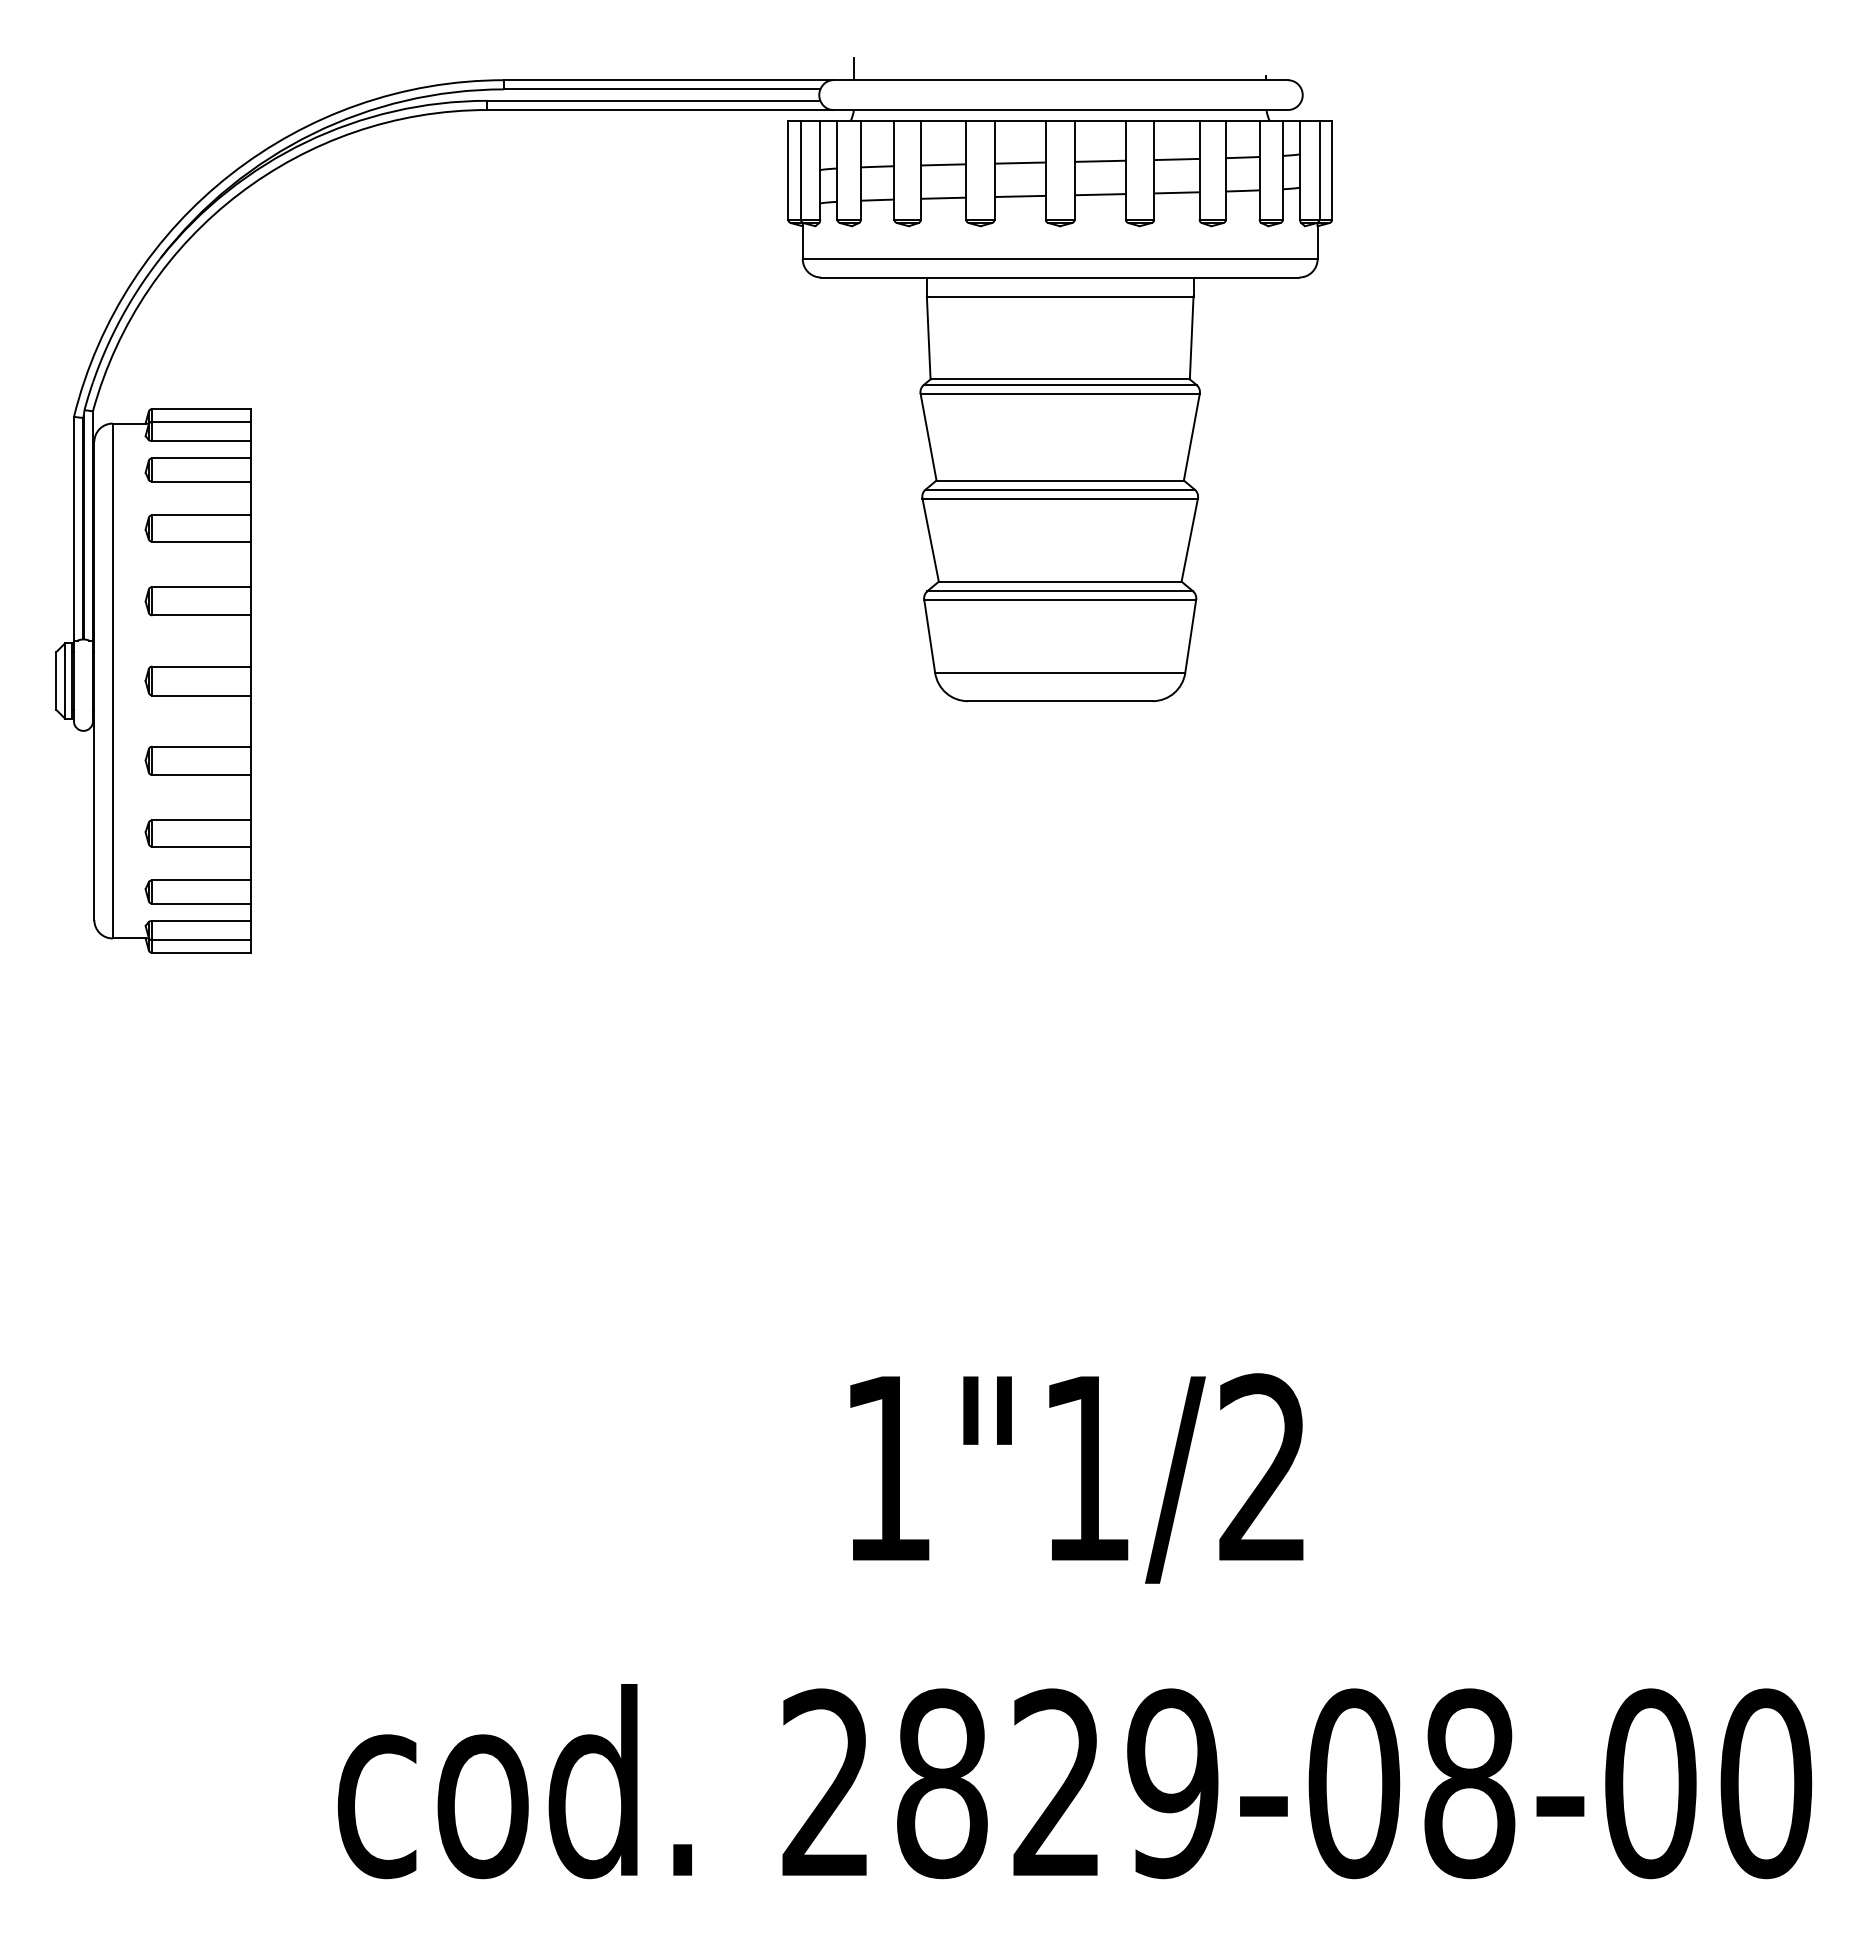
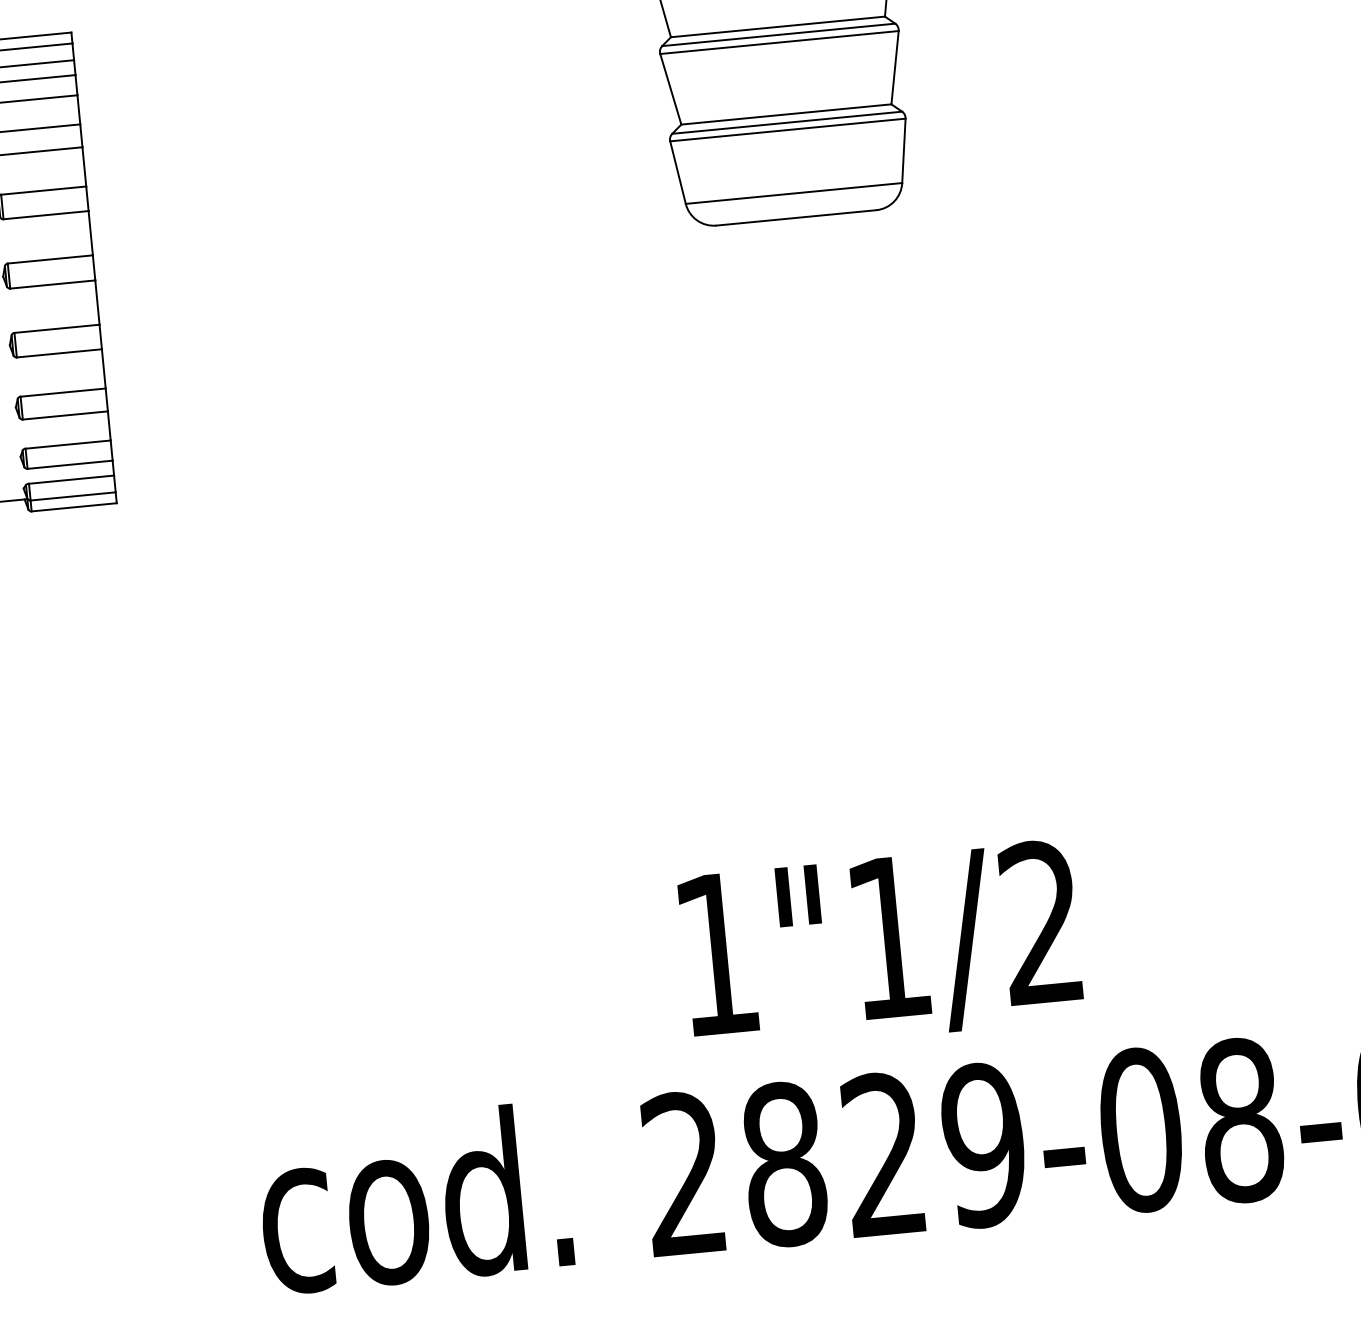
text: (1076, 1478) -> (880, 947), moved

